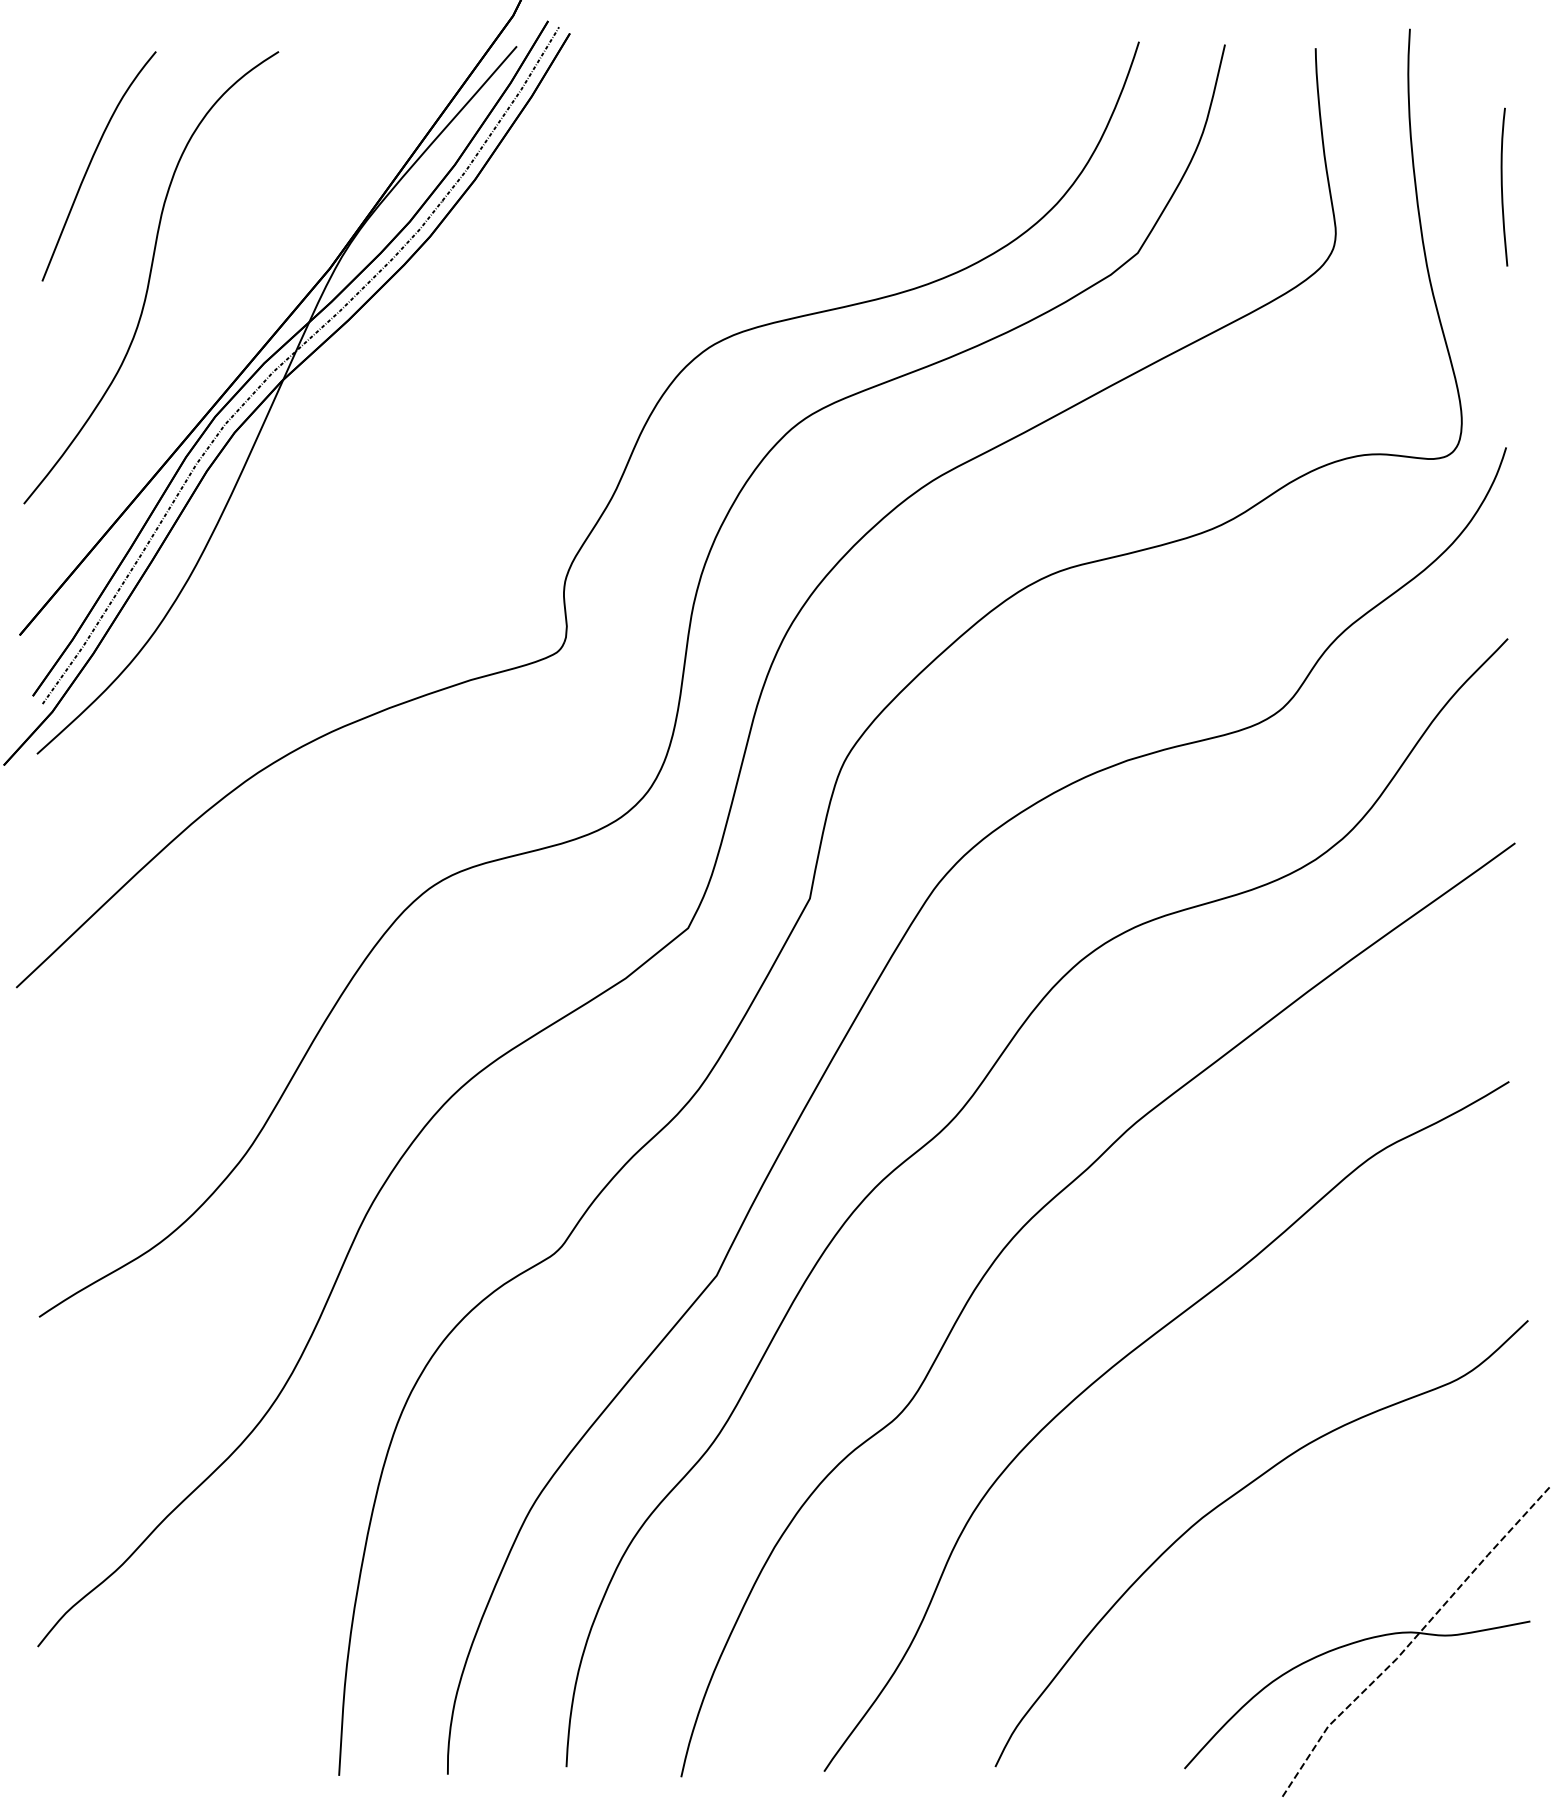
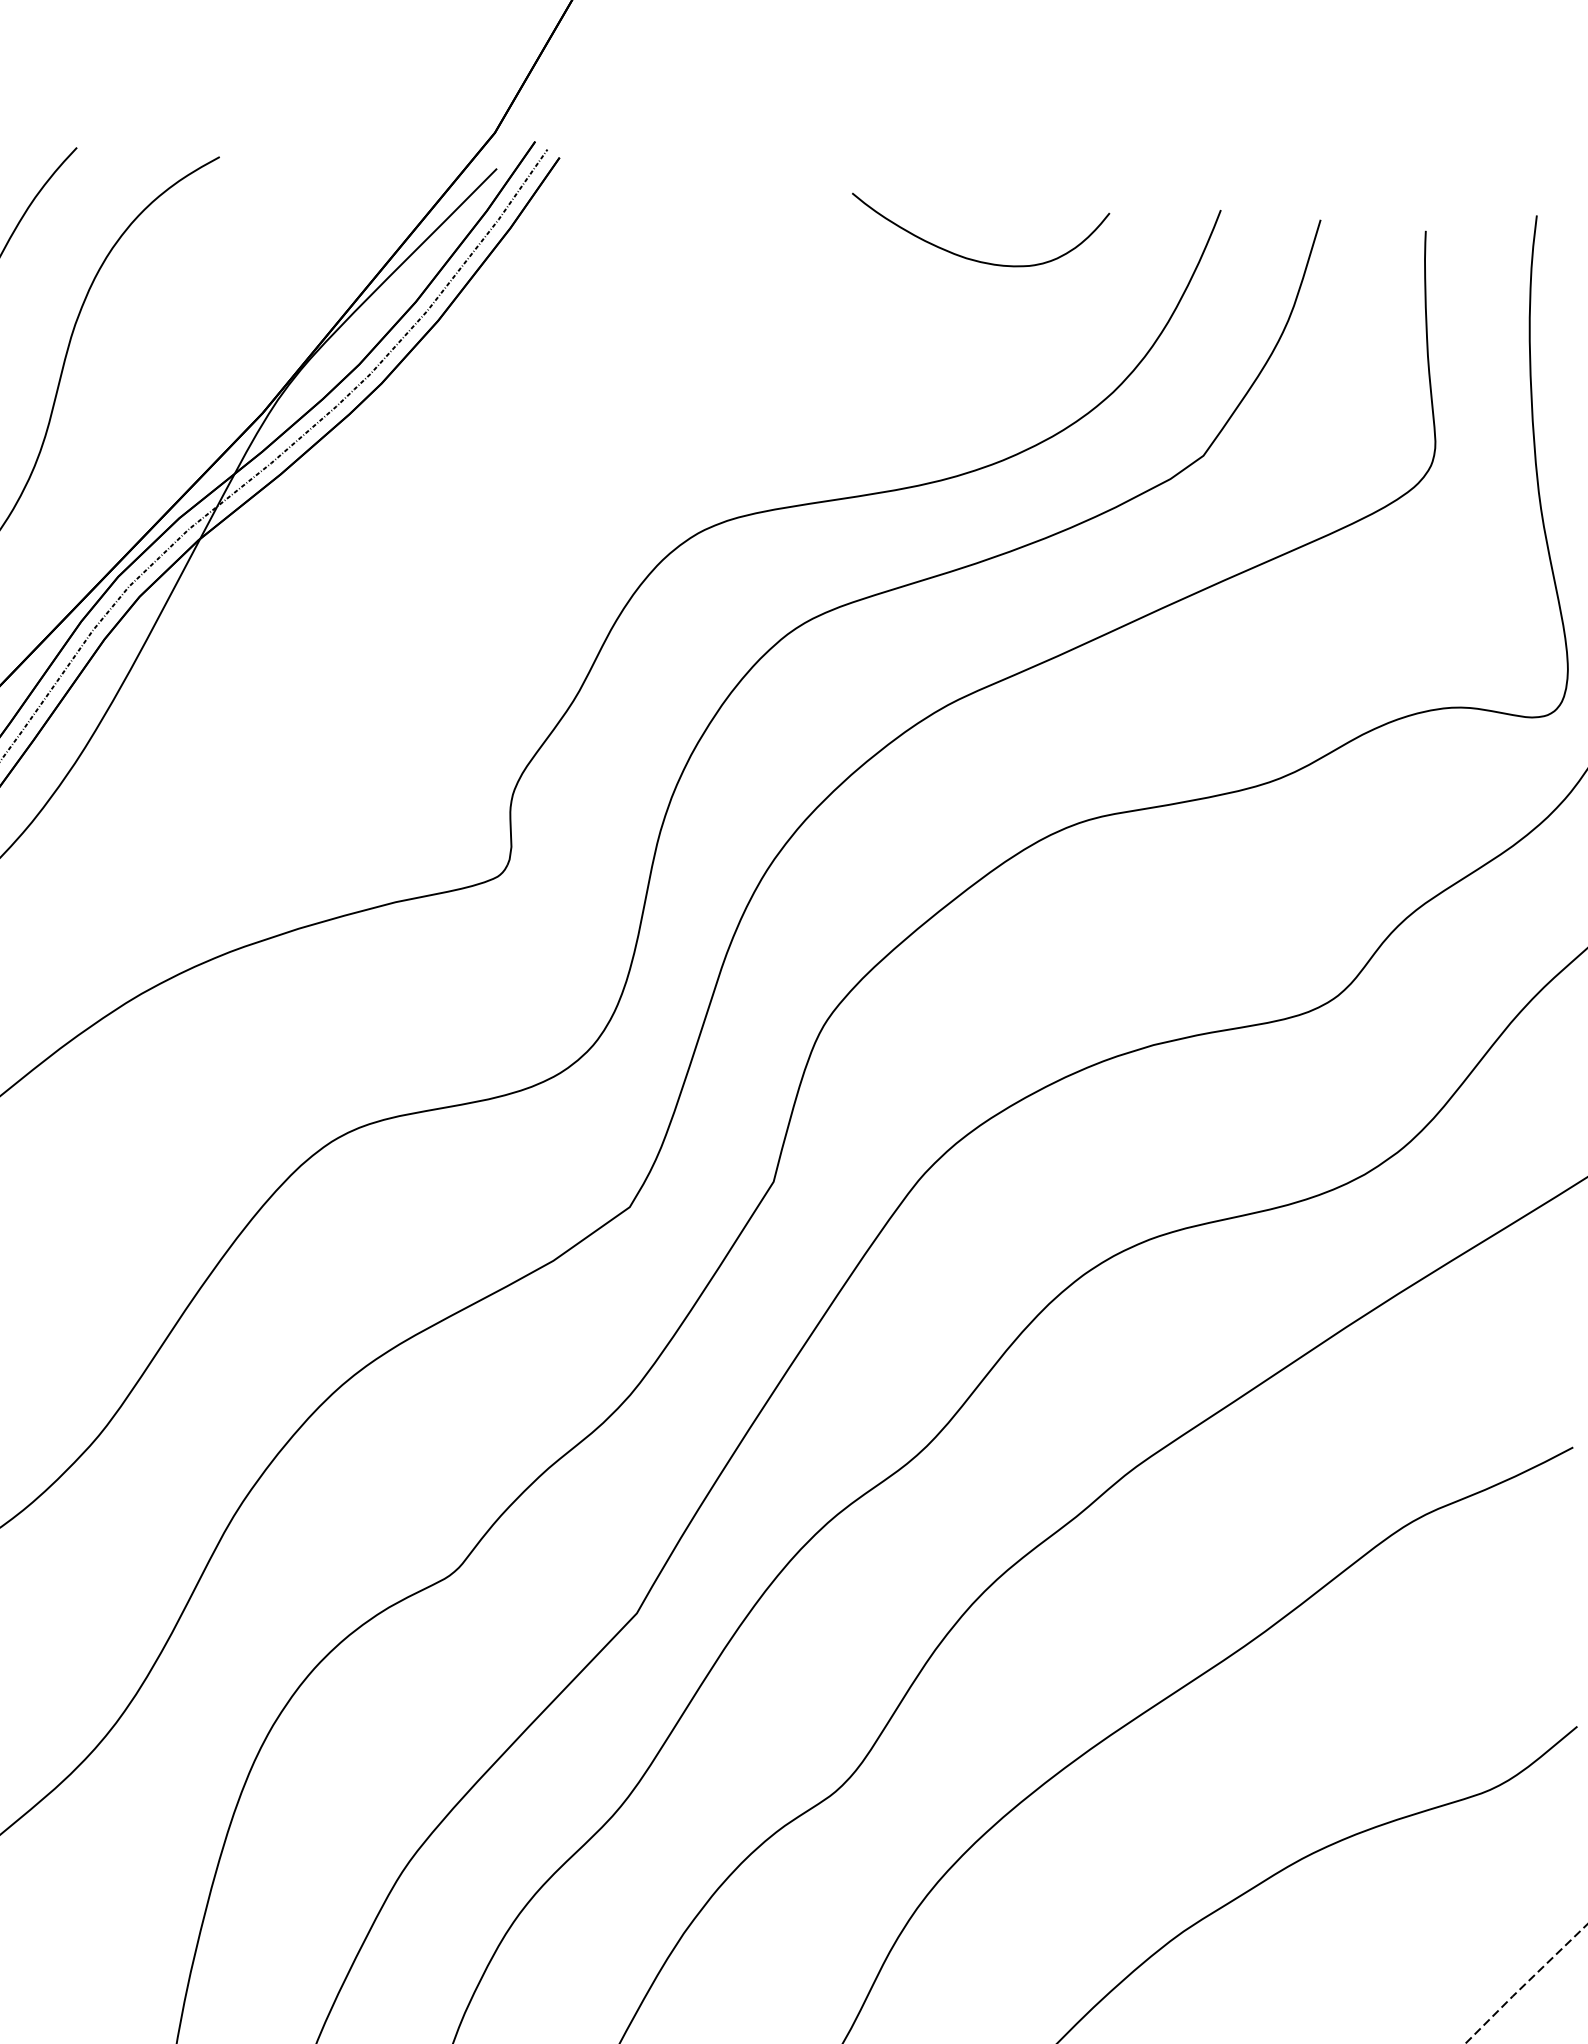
curve: (927, 96) -> (970, 257), added

